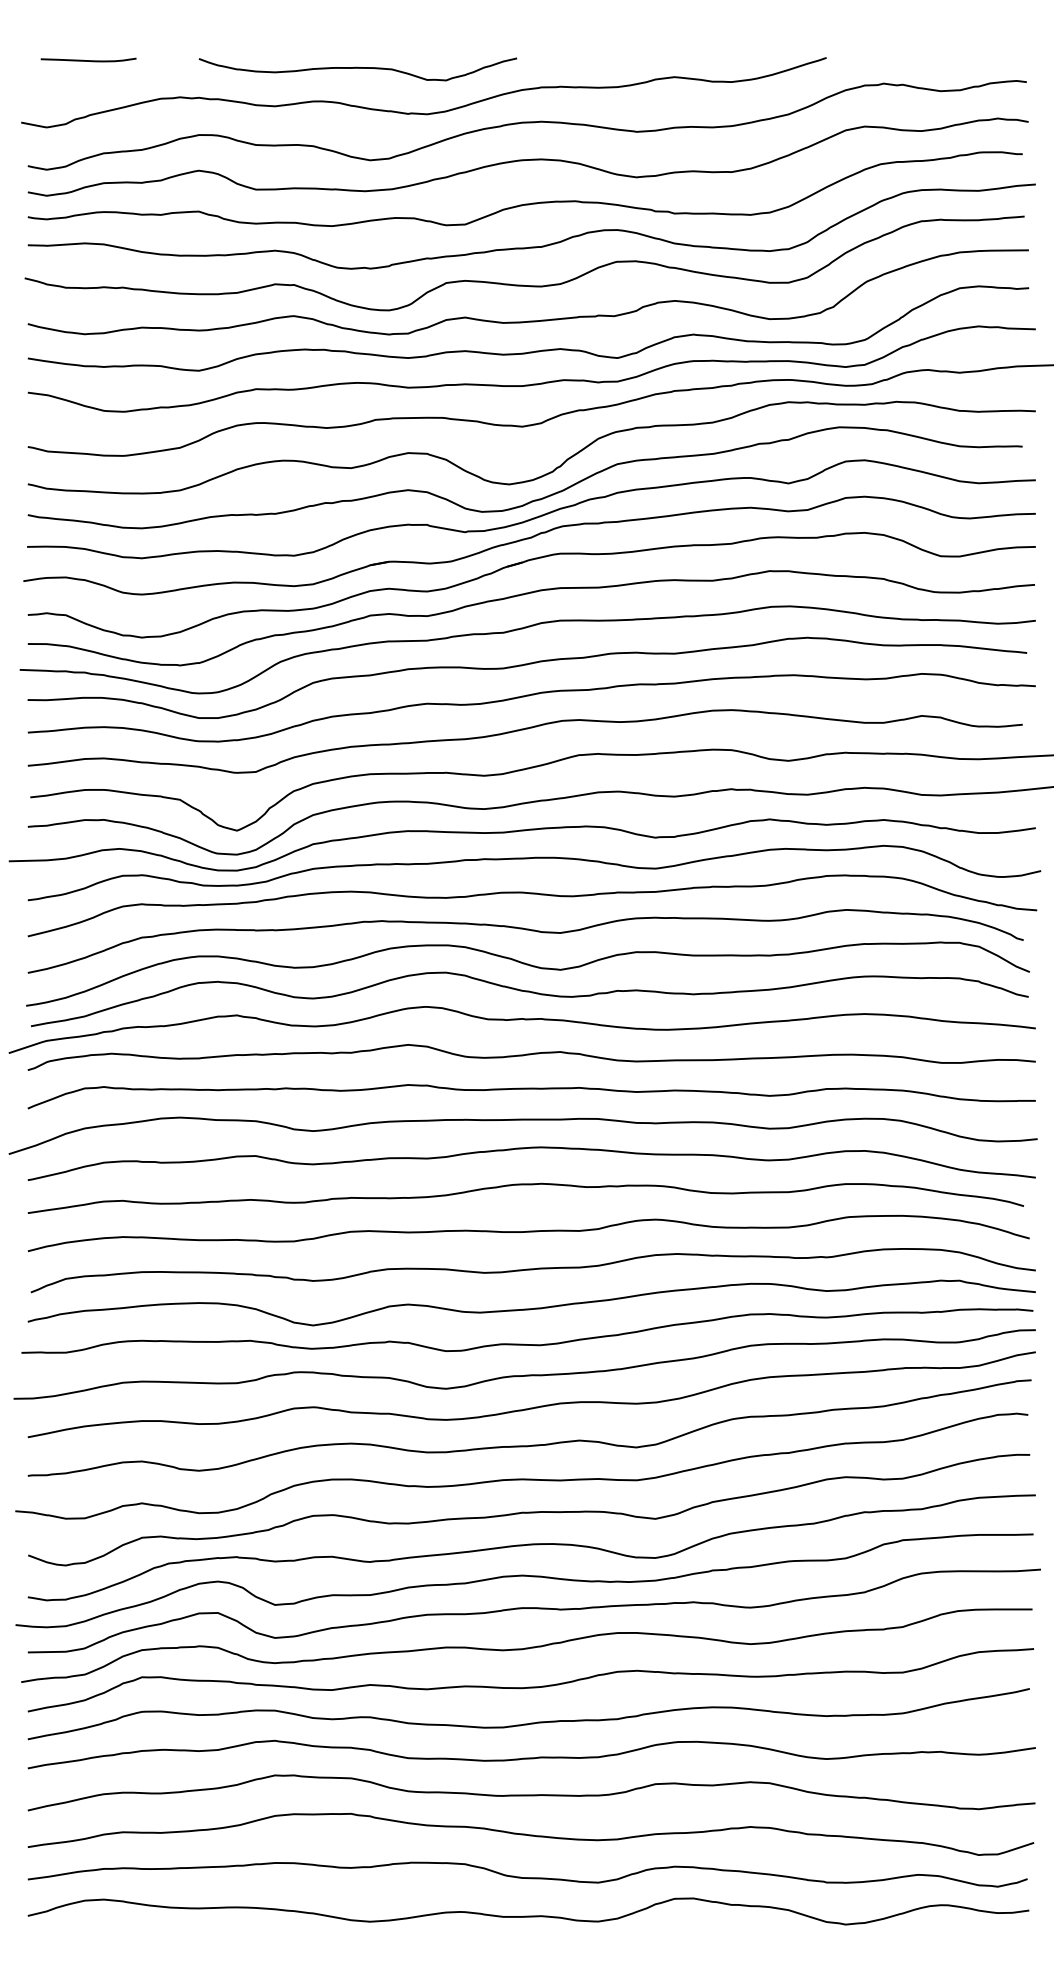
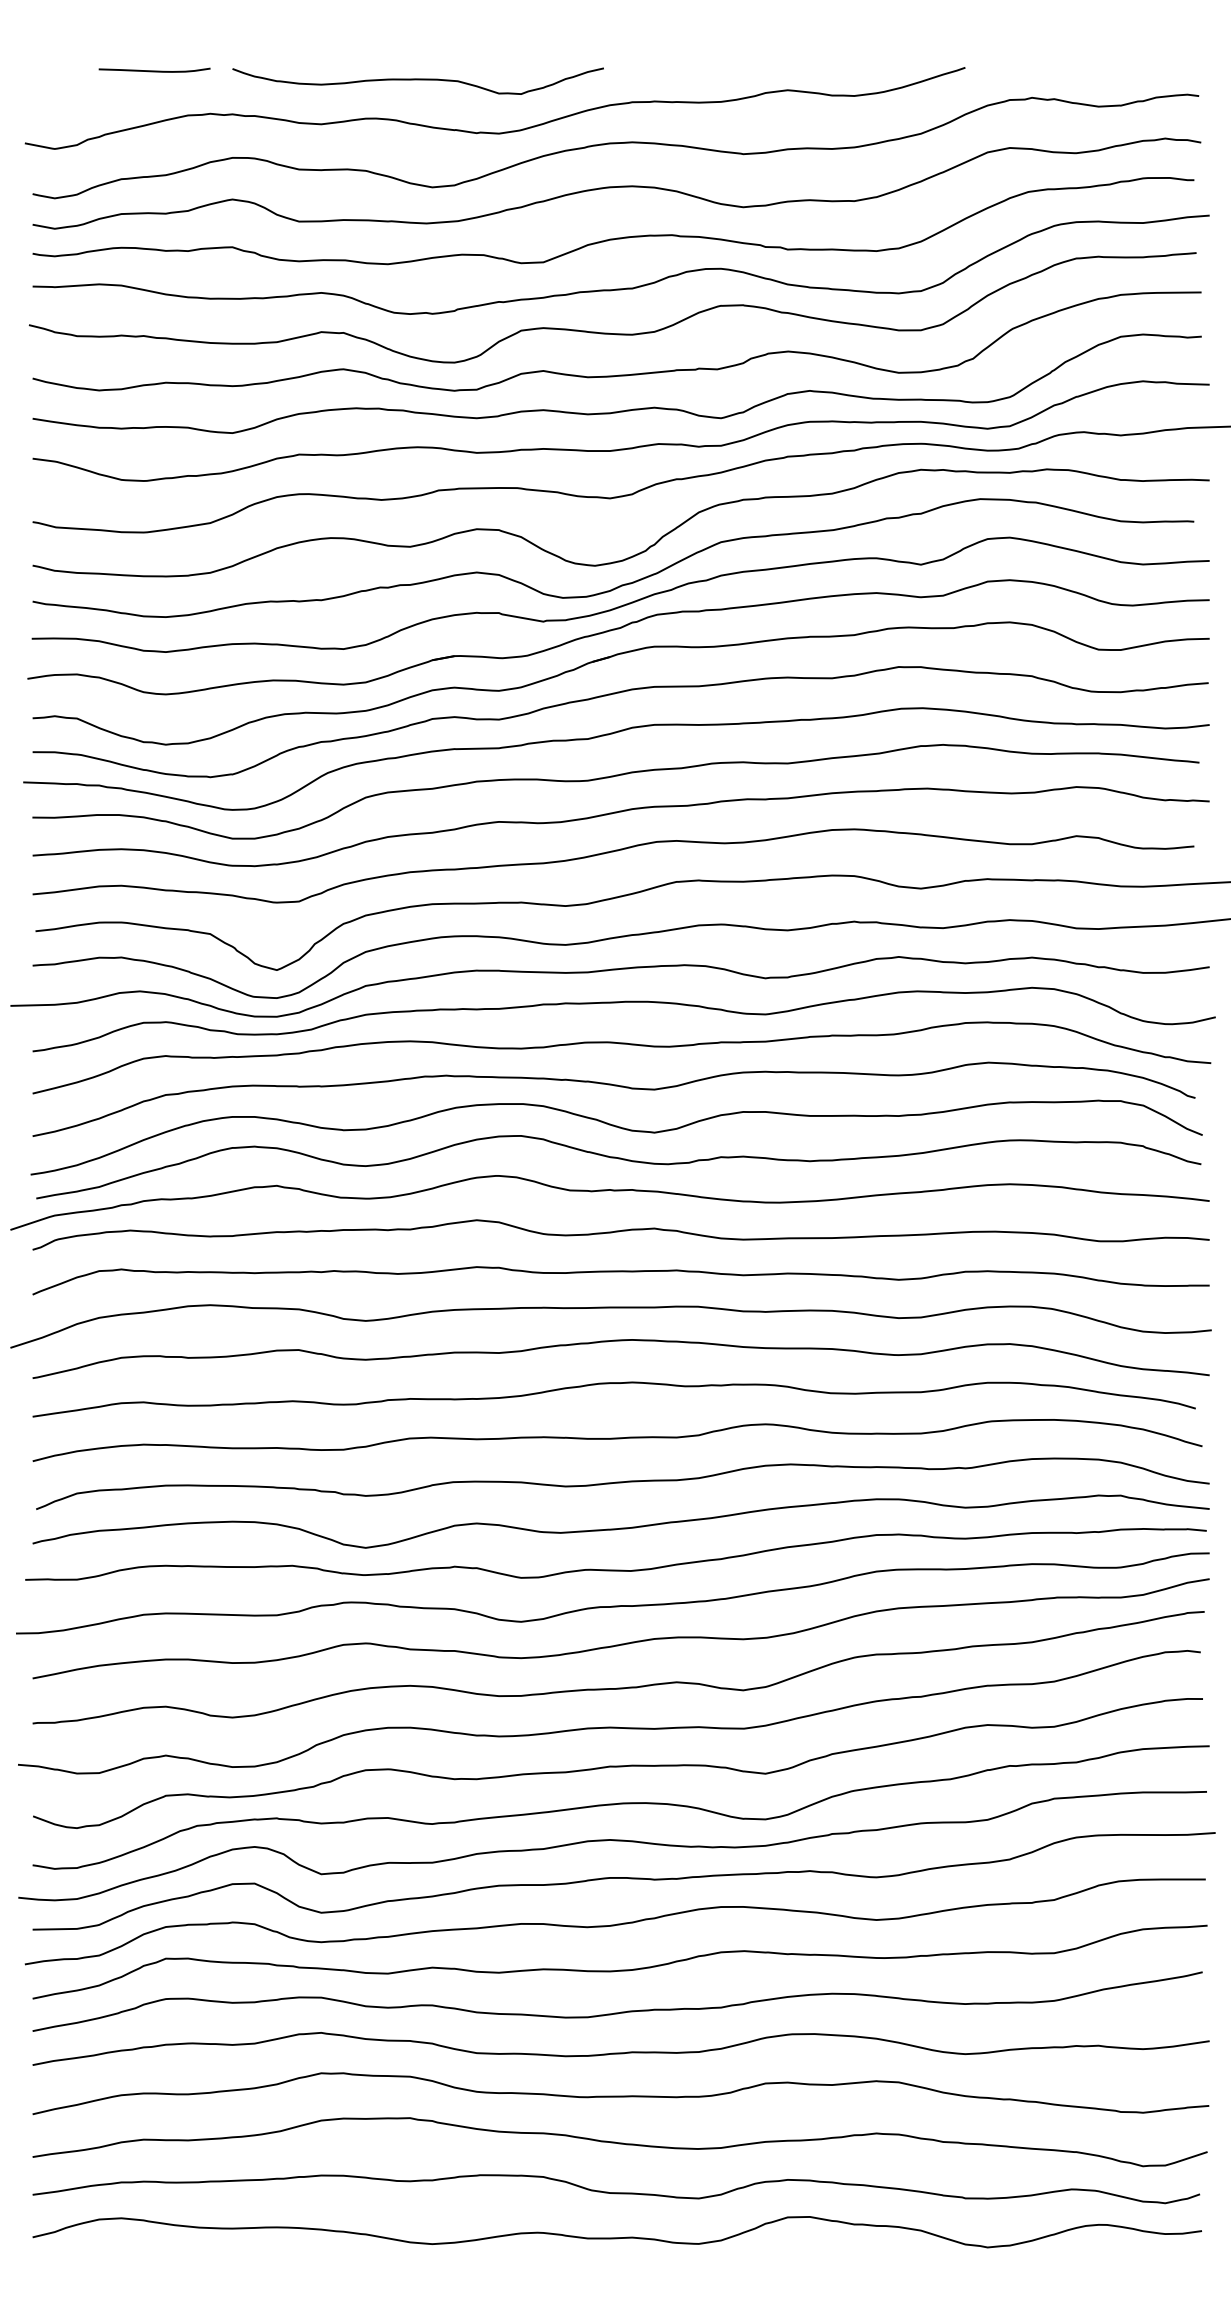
curve: (88, 60) -> (154, 70), moved

